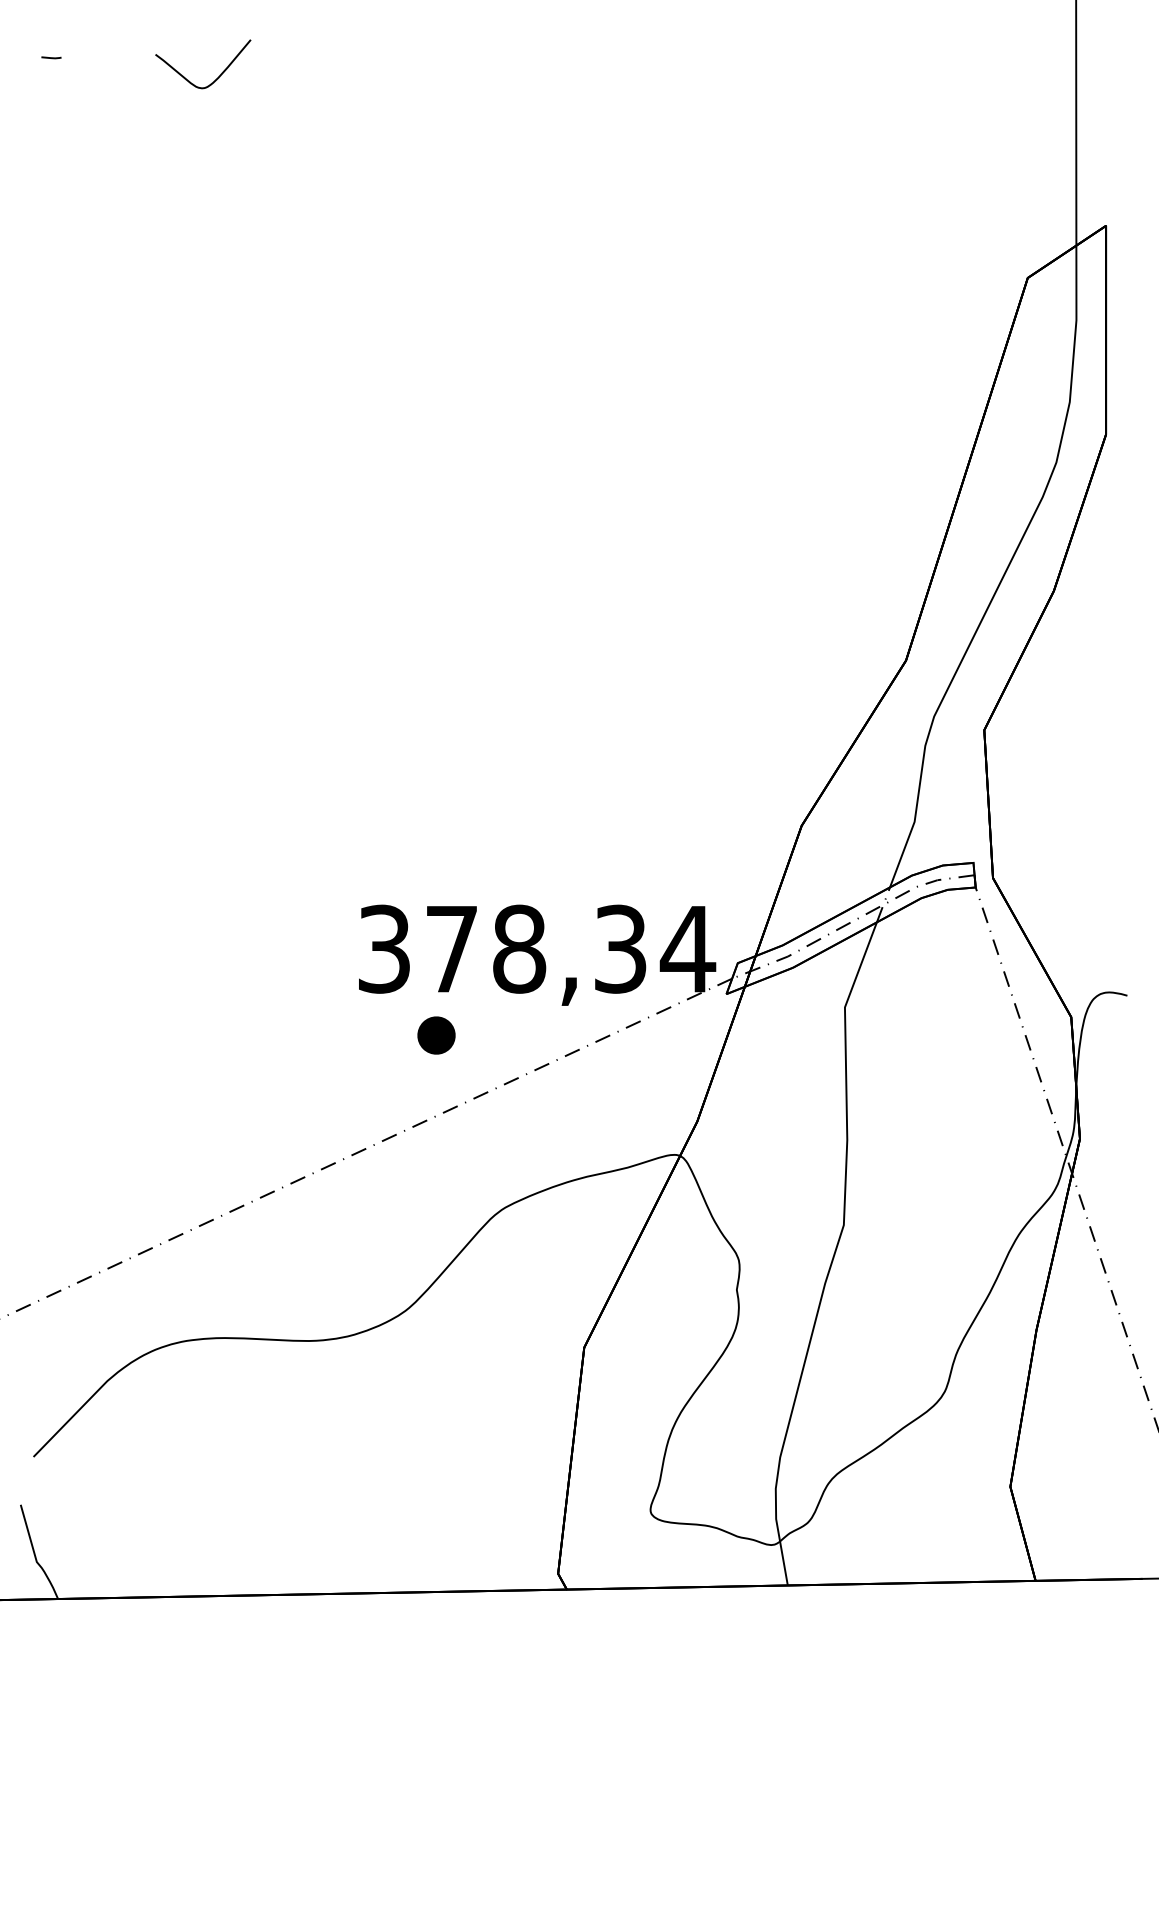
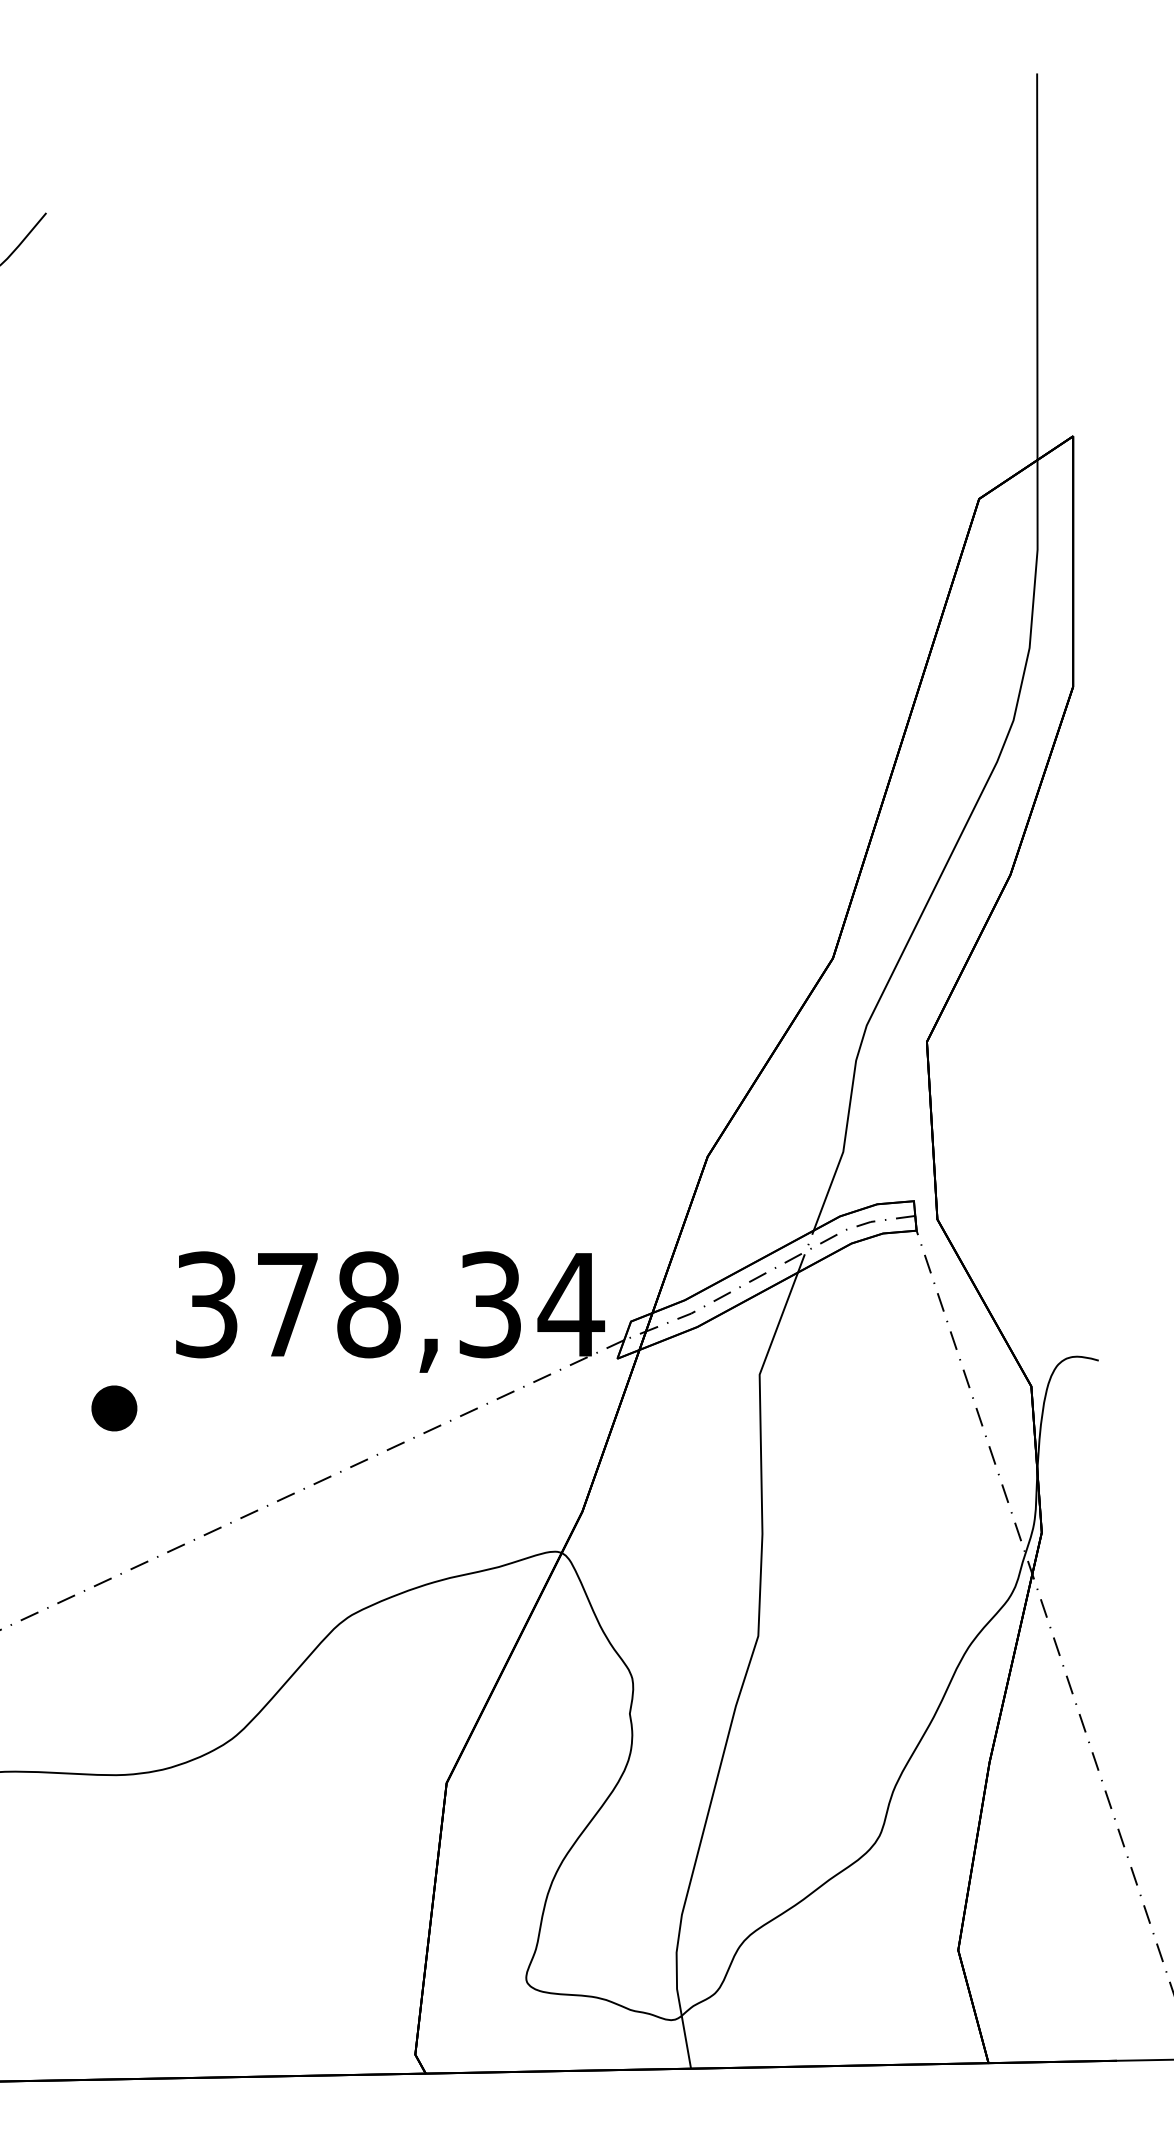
part: (436, 1035) -> (114, 1408), moved

